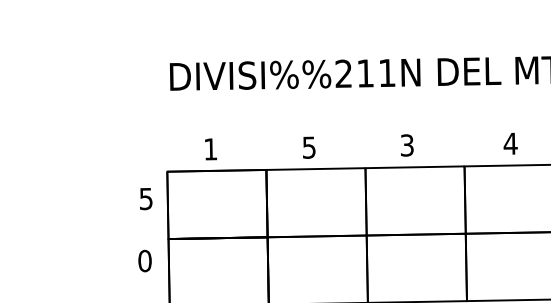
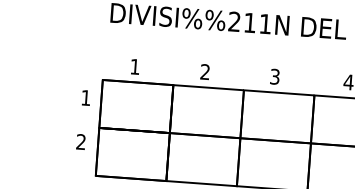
text: (308, 147) -> (204, 71), 5 -> 2
text: (146, 199) -> (86, 98), 5 -> 1
text: (144, 260) -> (80, 141), 0 -> 2

